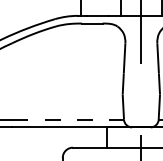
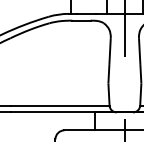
line: (68, 119) -> (60, 105), dashed -> solid

